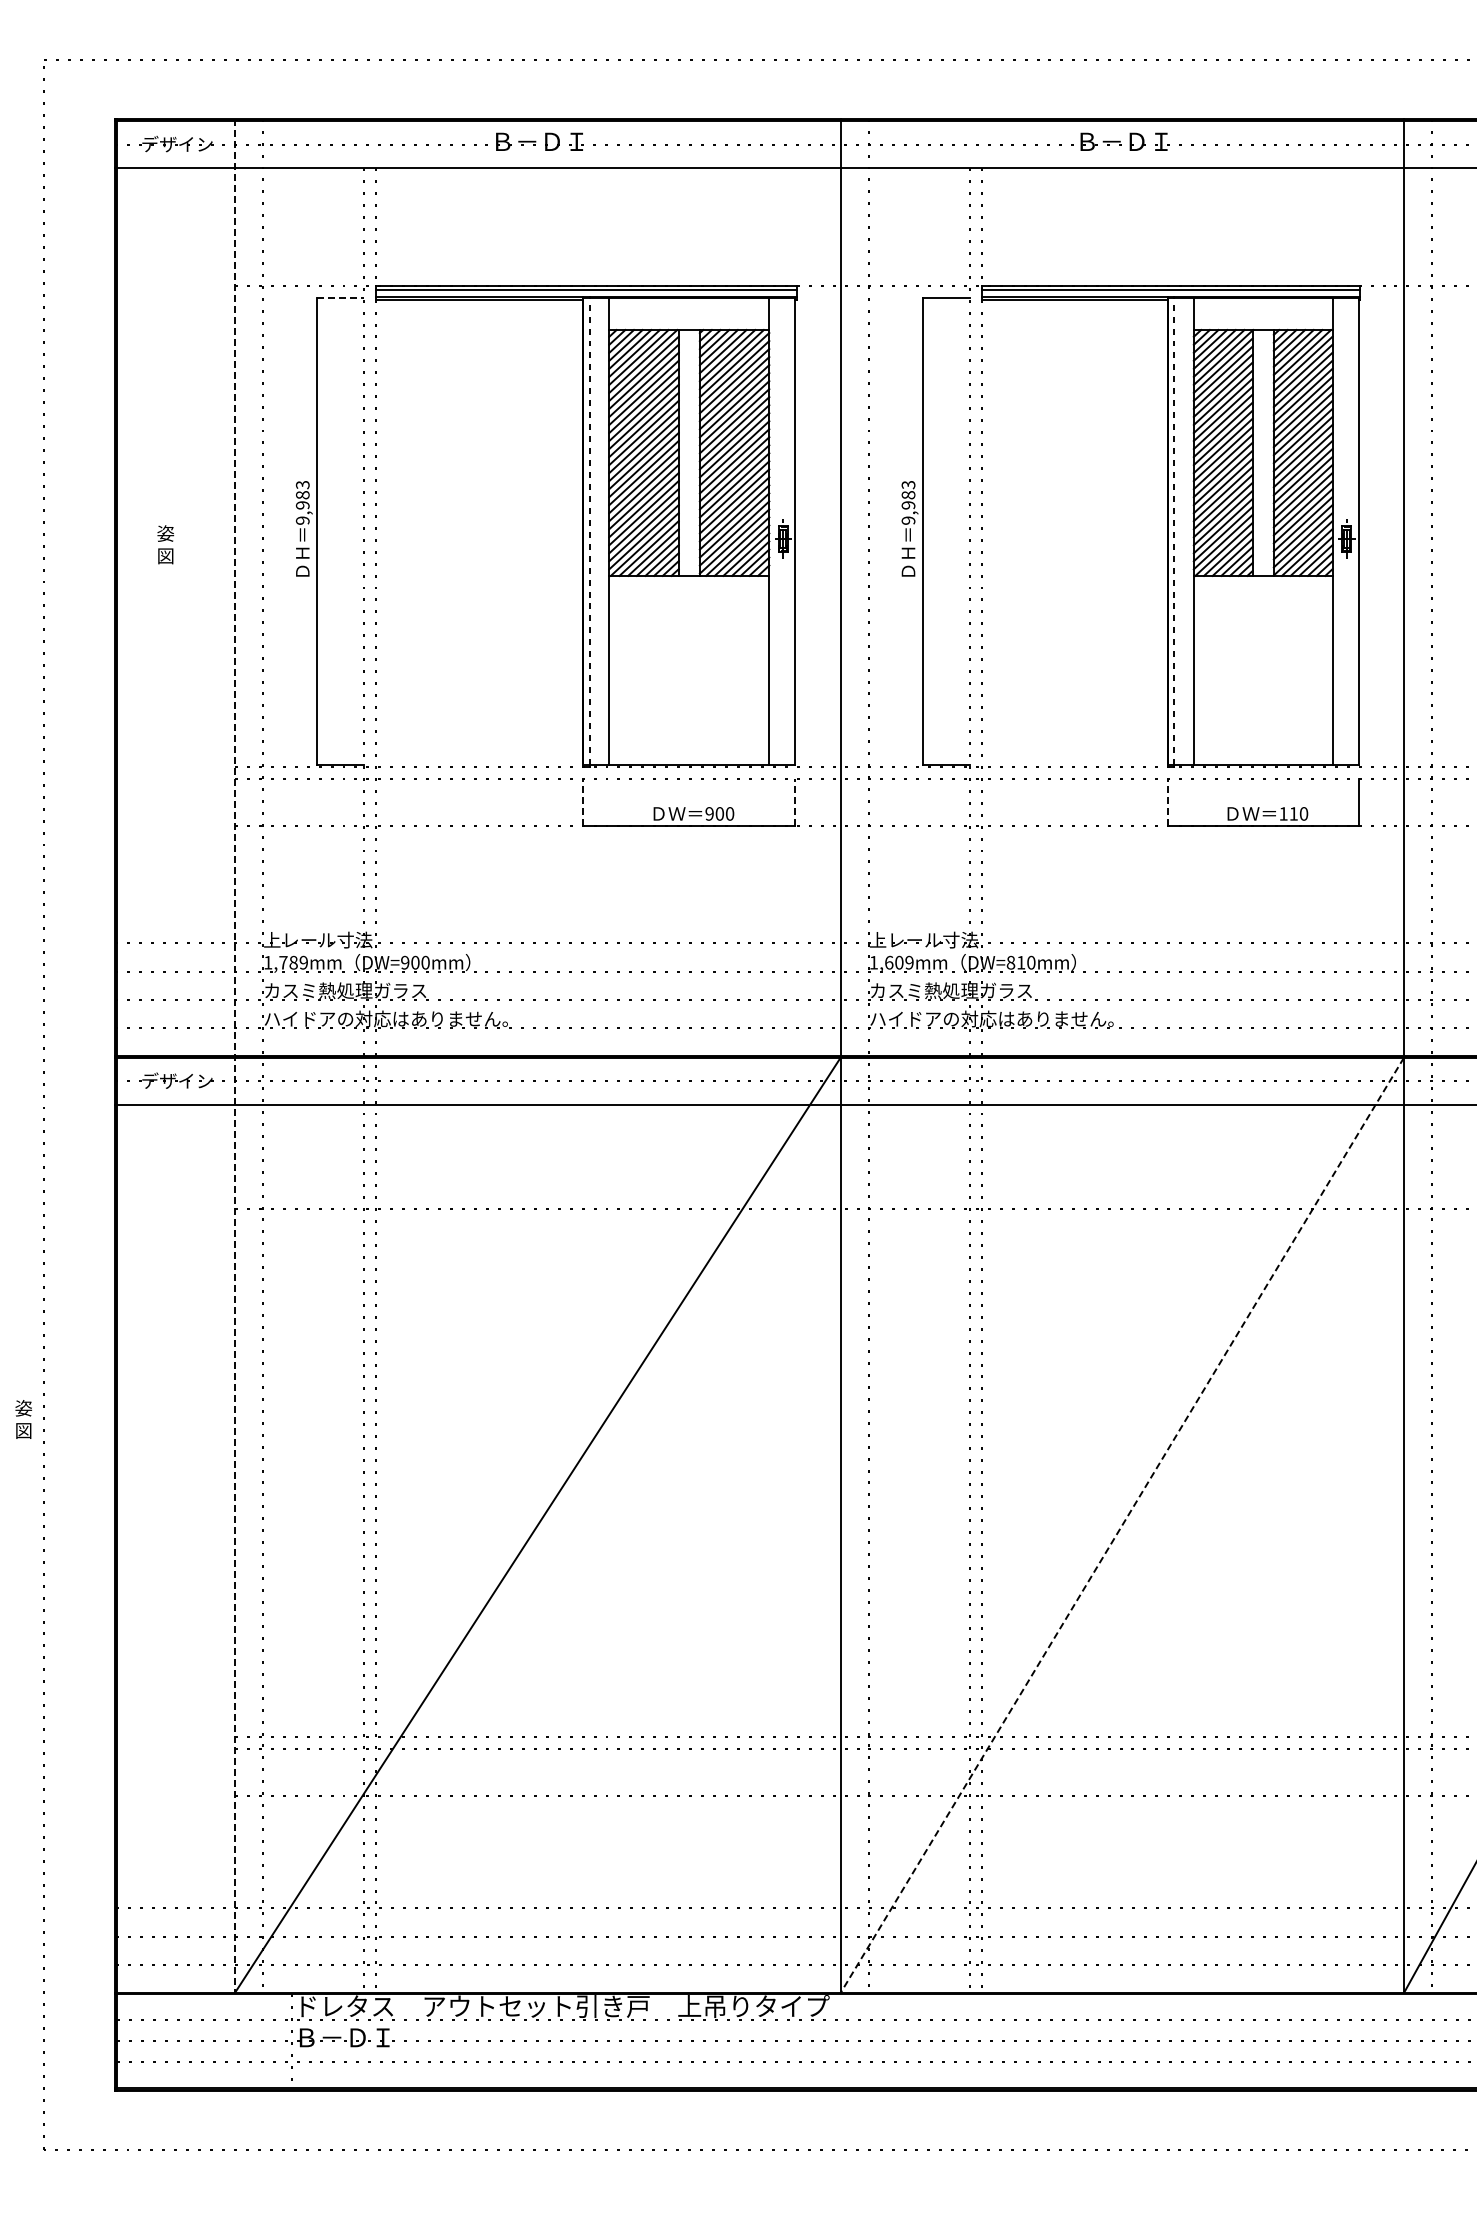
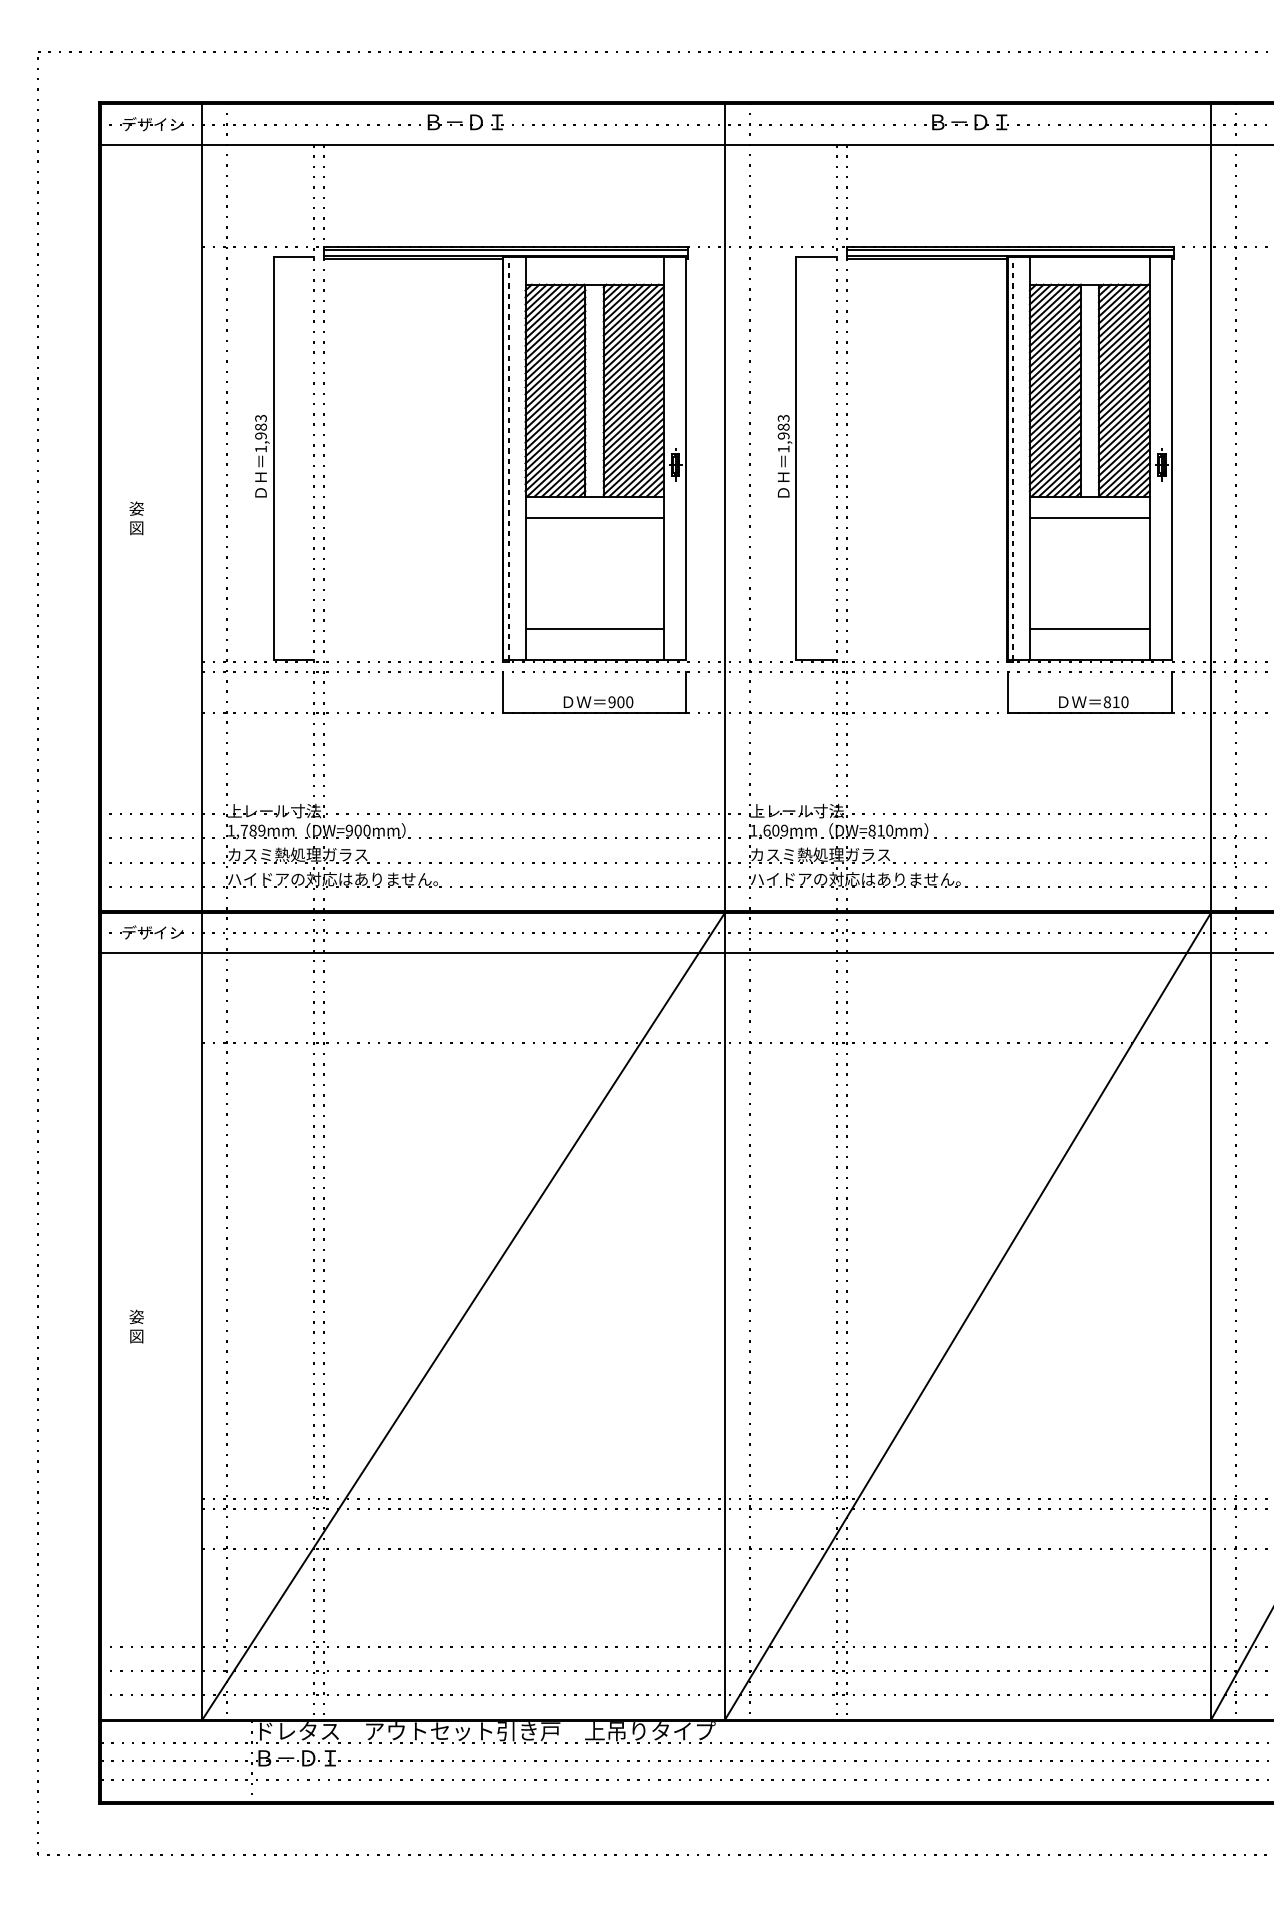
line: (340, 298) -> (293, 257), dashed -> solid
text: (302, 520) -> (260, 449), 9,983 -> 1,983
text: (908, 520) -> (783, 449), 9,983 -> 1,983
text: (165, 544) -> (136, 518), moved
line: (689, 600) -> (594, 518), added
line: (1262, 600) -> (1089, 518), added
line: (689, 729) -> (594, 629), added
line: (1262, 729) -> (1089, 629), added
line: (583, 802) -> (503, 692), dashed -> solid
line: (795, 802) -> (686, 692), dashed -> solid
line: (1167, 802) -> (1007, 692), dashed -> solid
text: (1283, 813) -> (1107, 701), 110 -> 810
line: (234, 1056) -> (202, 911), dashed -> solid
text: (23, 1419) -> (136, 1326), moved
line: (1122, 1525) -> (968, 1316), dashed -> solid

